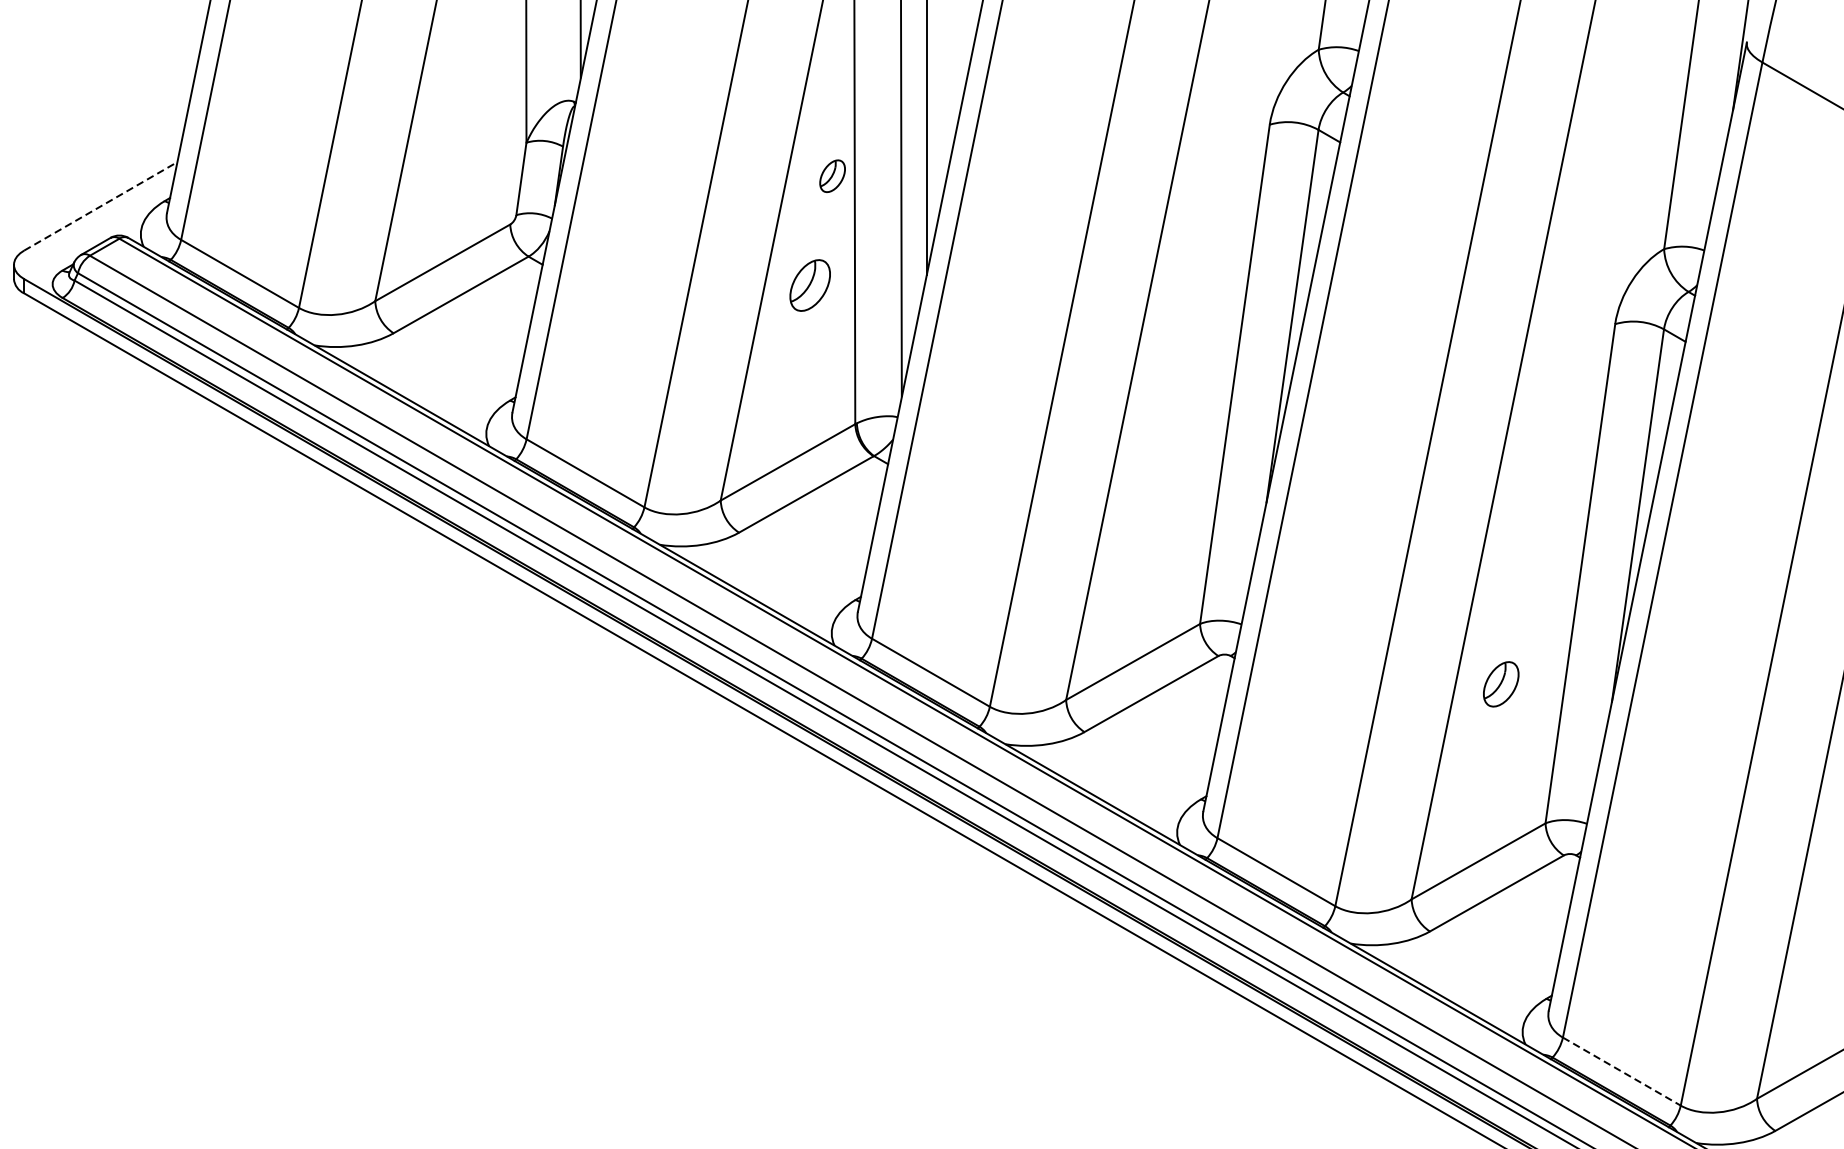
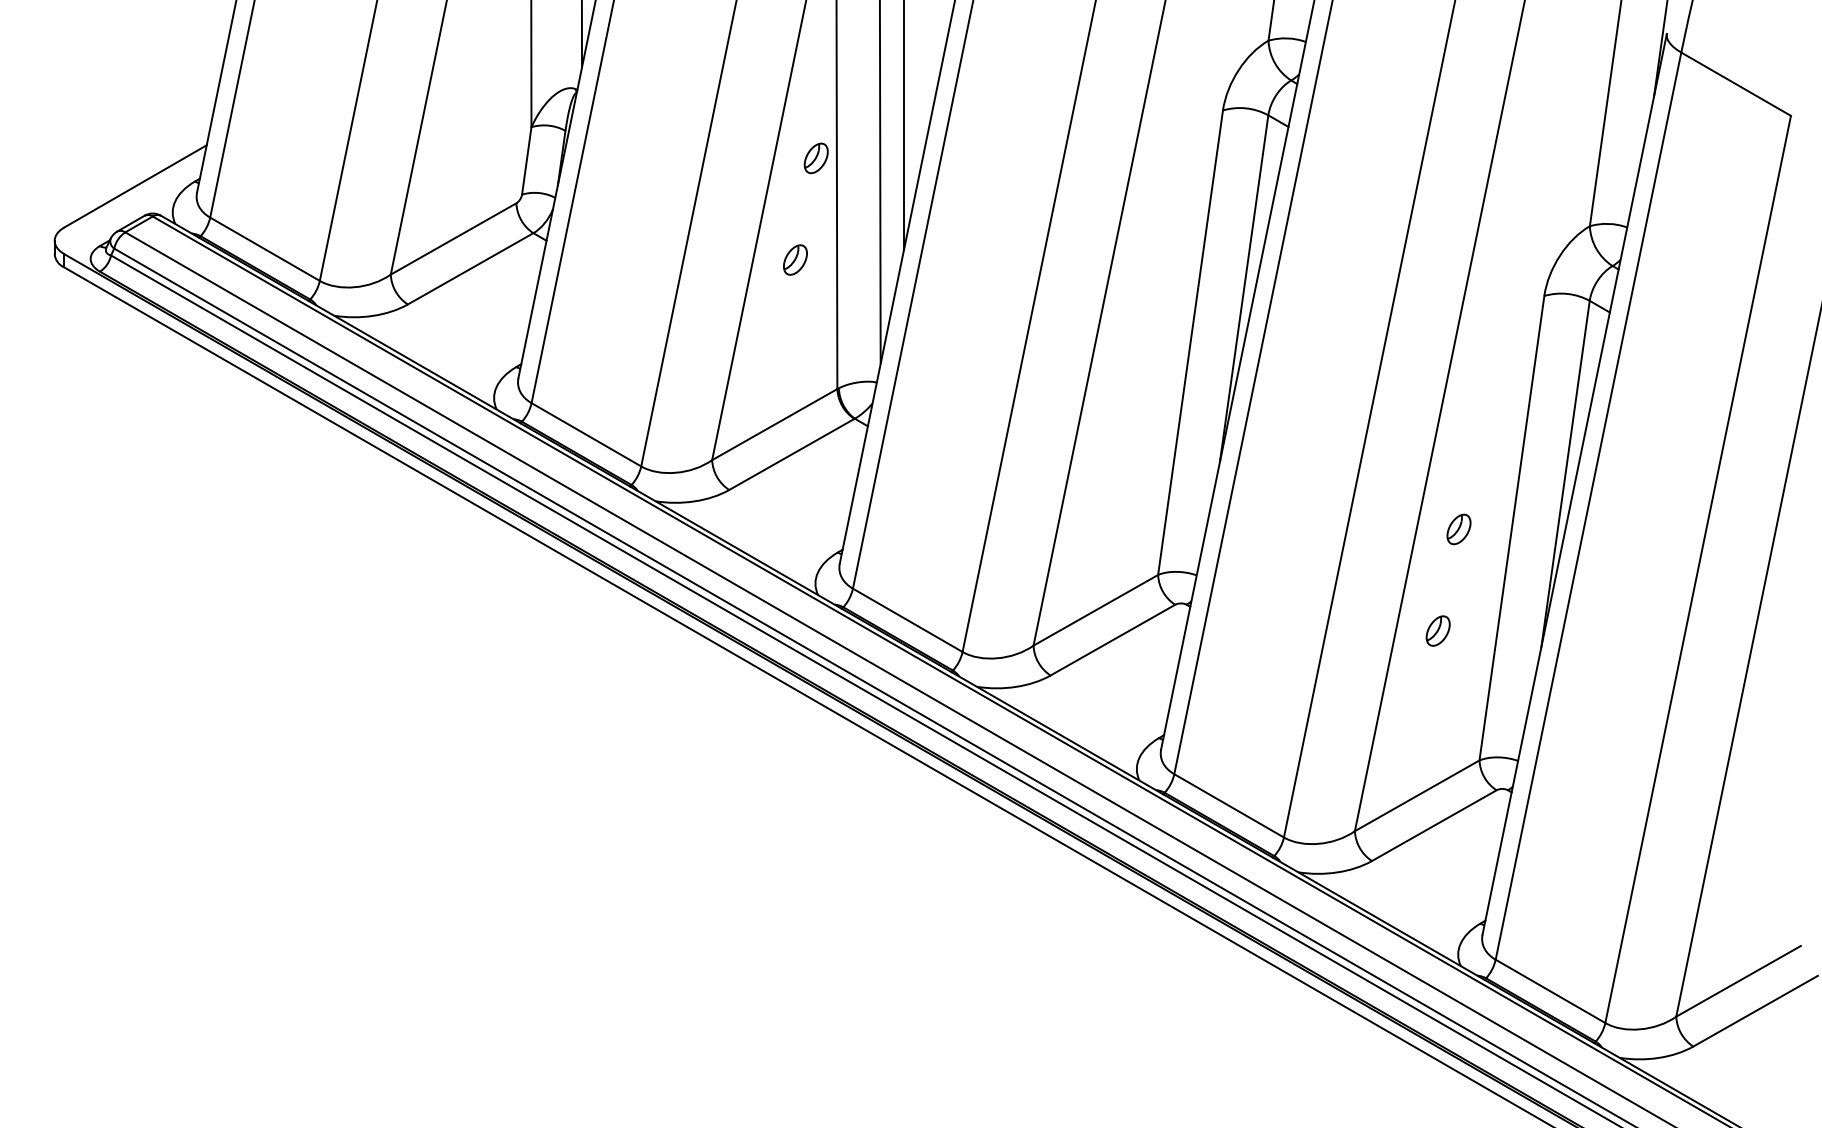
line: (100, 206) -> (135, 186), dashed -> solid
part: (810, 284) -> (795, 259), size x0.62
part: (1522, 575) -> (1458, 529), added
part: (1500, 683) -> (1437, 630), size x0.71
line: (1621, 1071) -> (1550, 991), dashed -> solid

